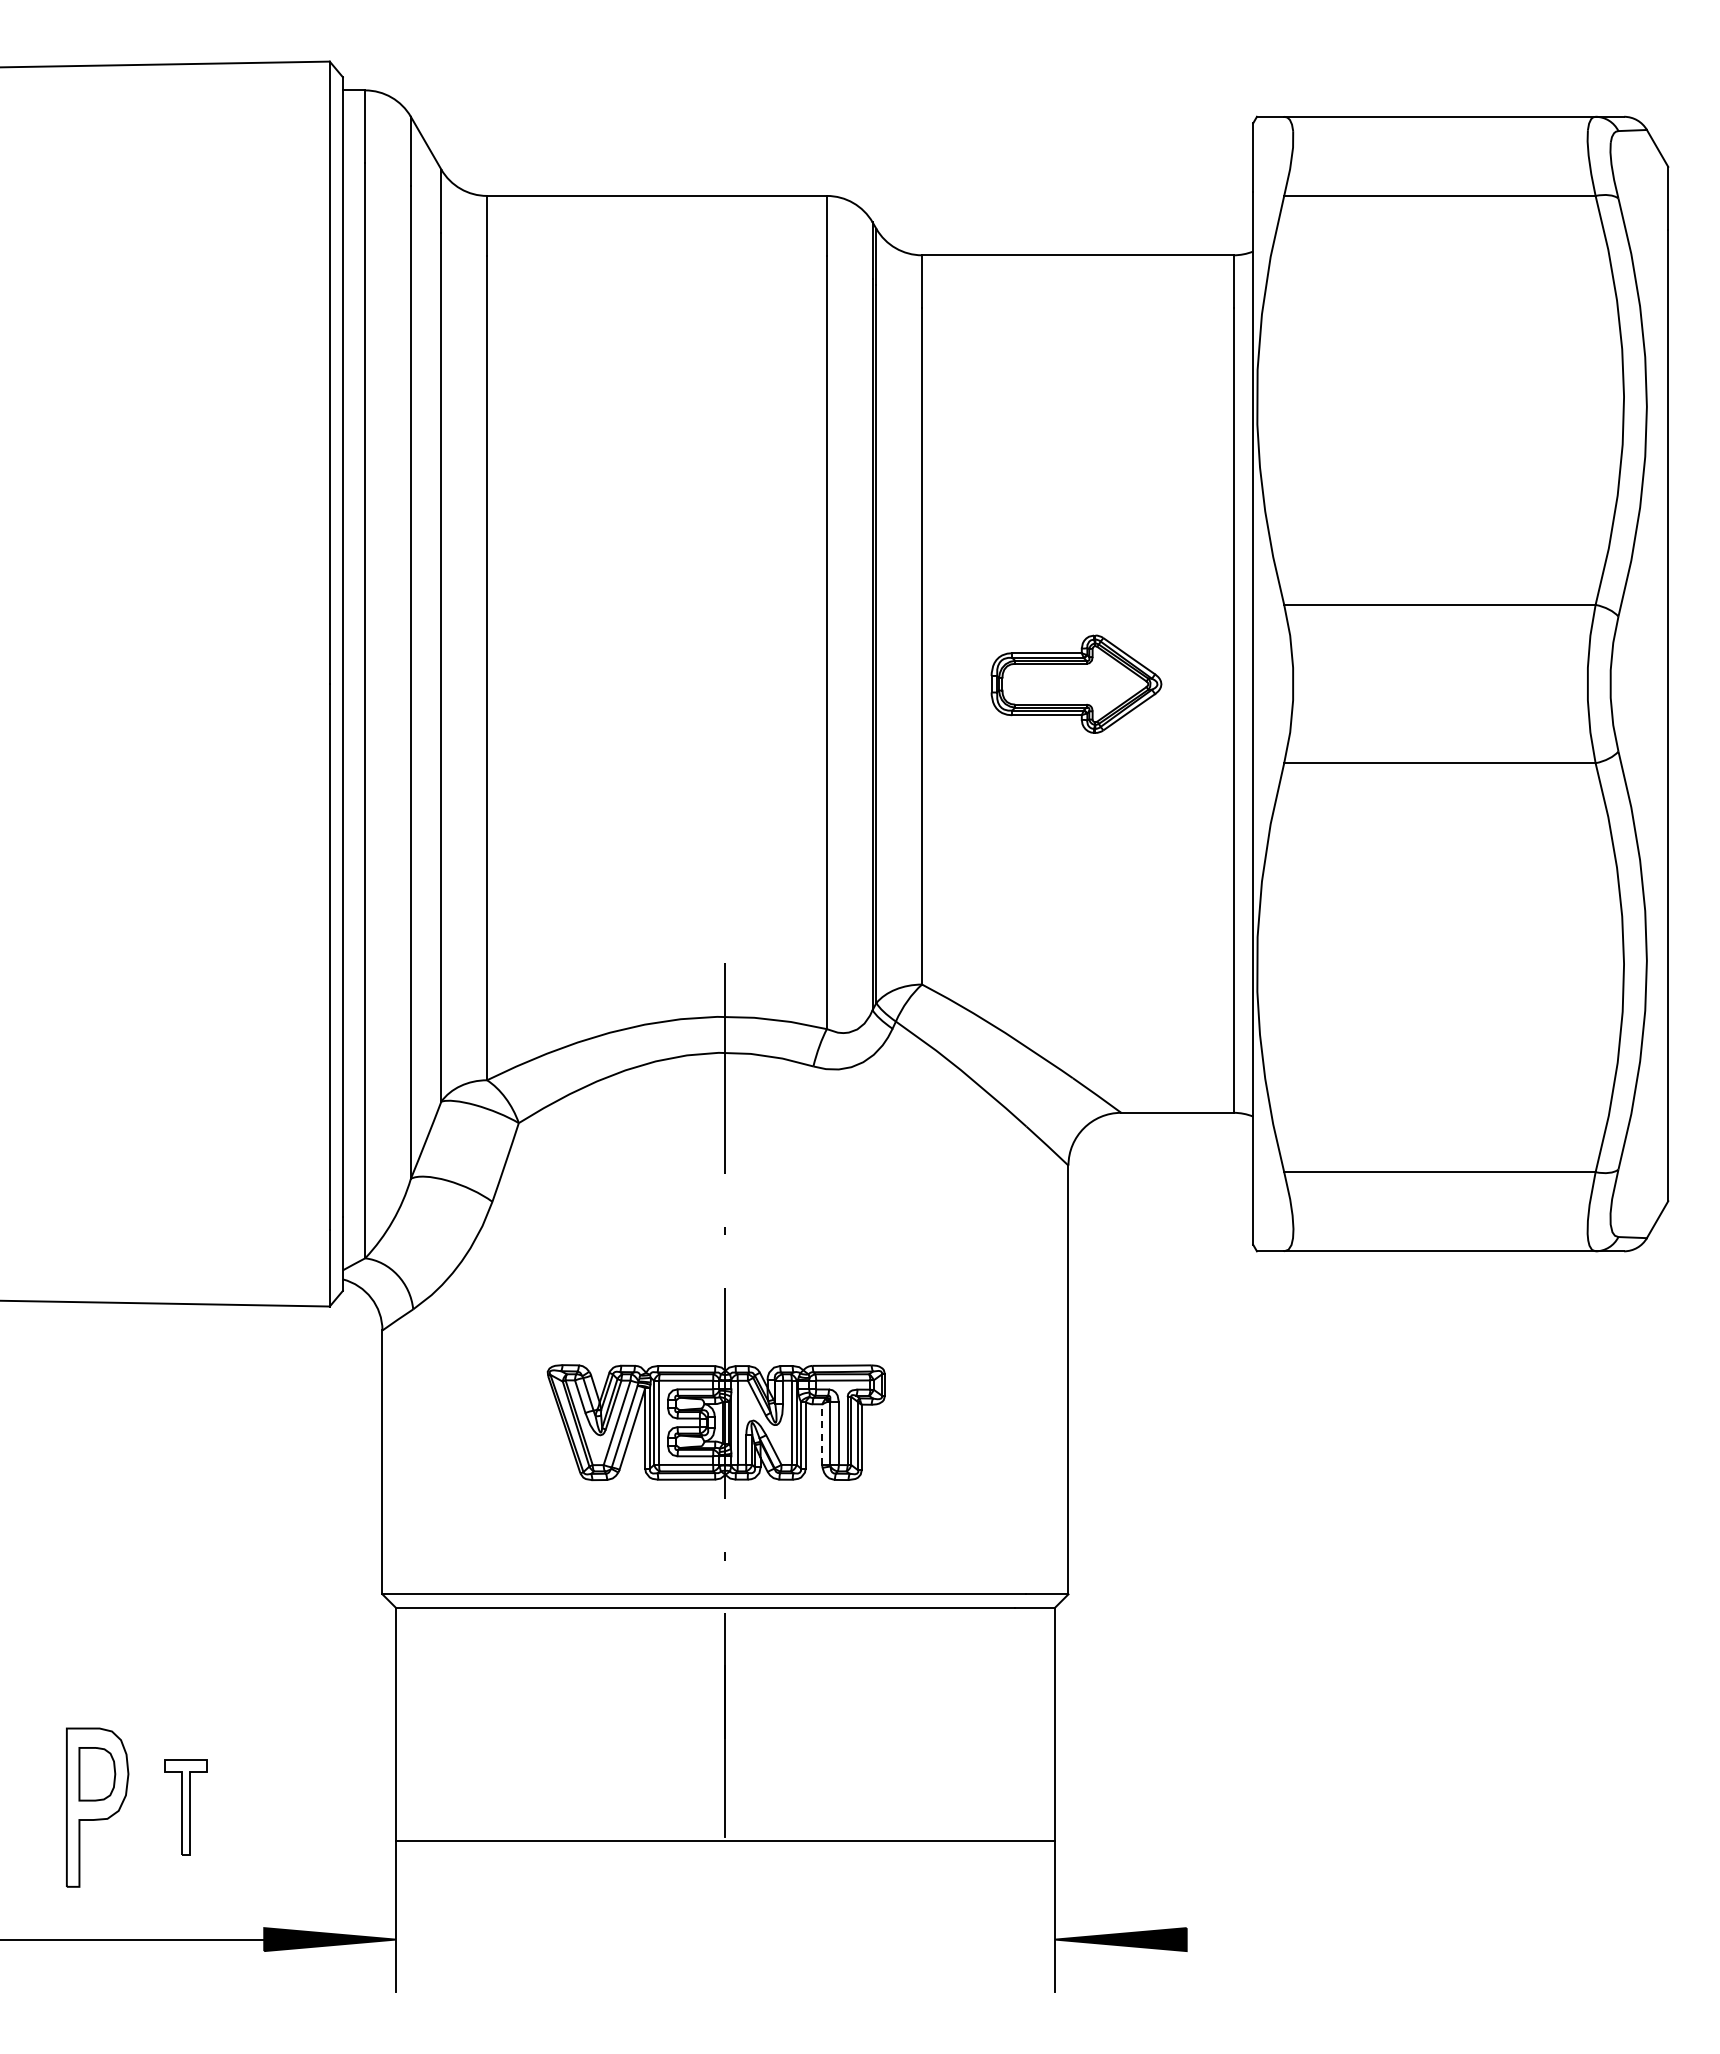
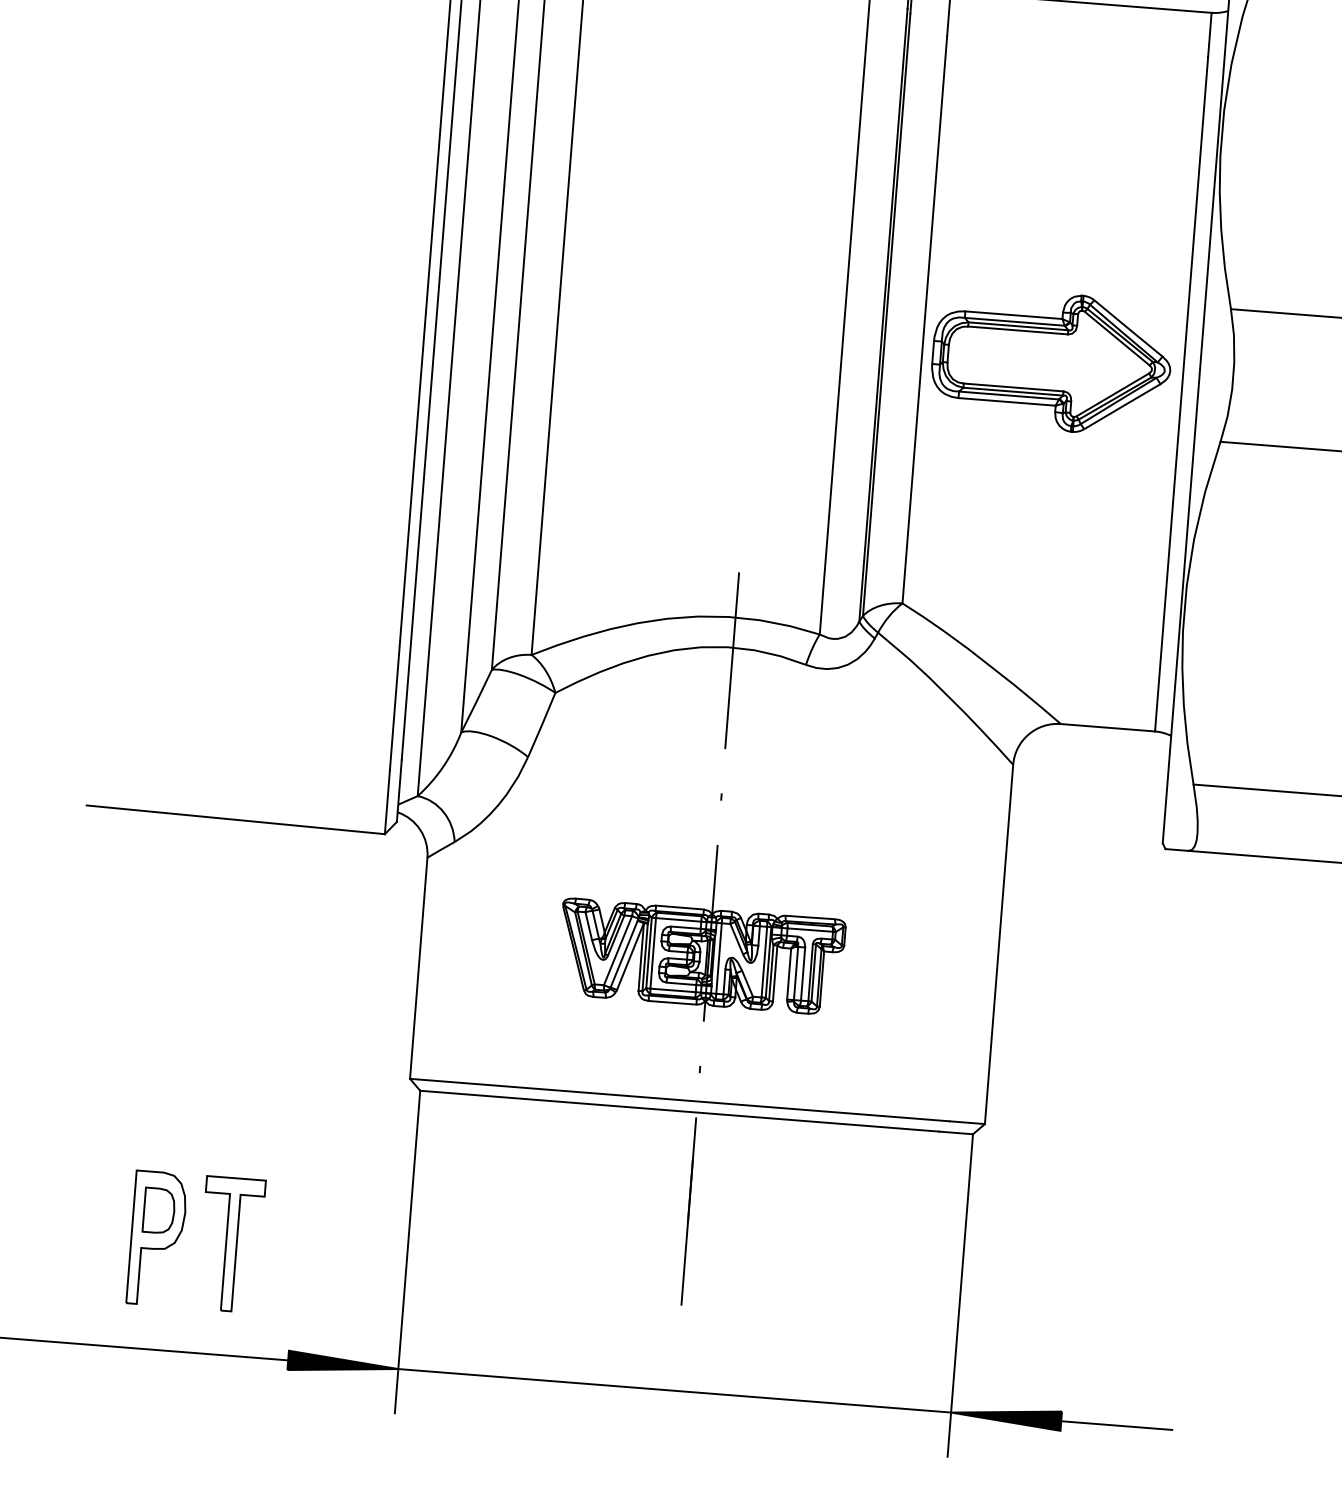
part: (1076, 684) -> (1051, 362), size x1.67
line: (822, 1434) -> (789, 973), dashed -> solid
part: (185, 1807) -> (230, 1244), size x1.67
line: (725, 1840) -> (674, 1390), moved
line: (1252, 1939) -> (1116, 1425), added

